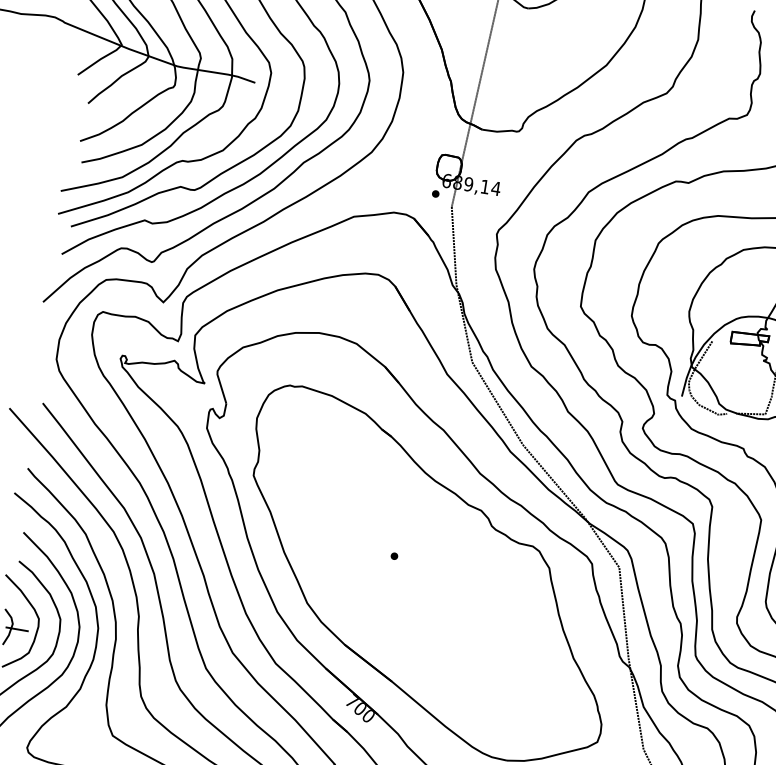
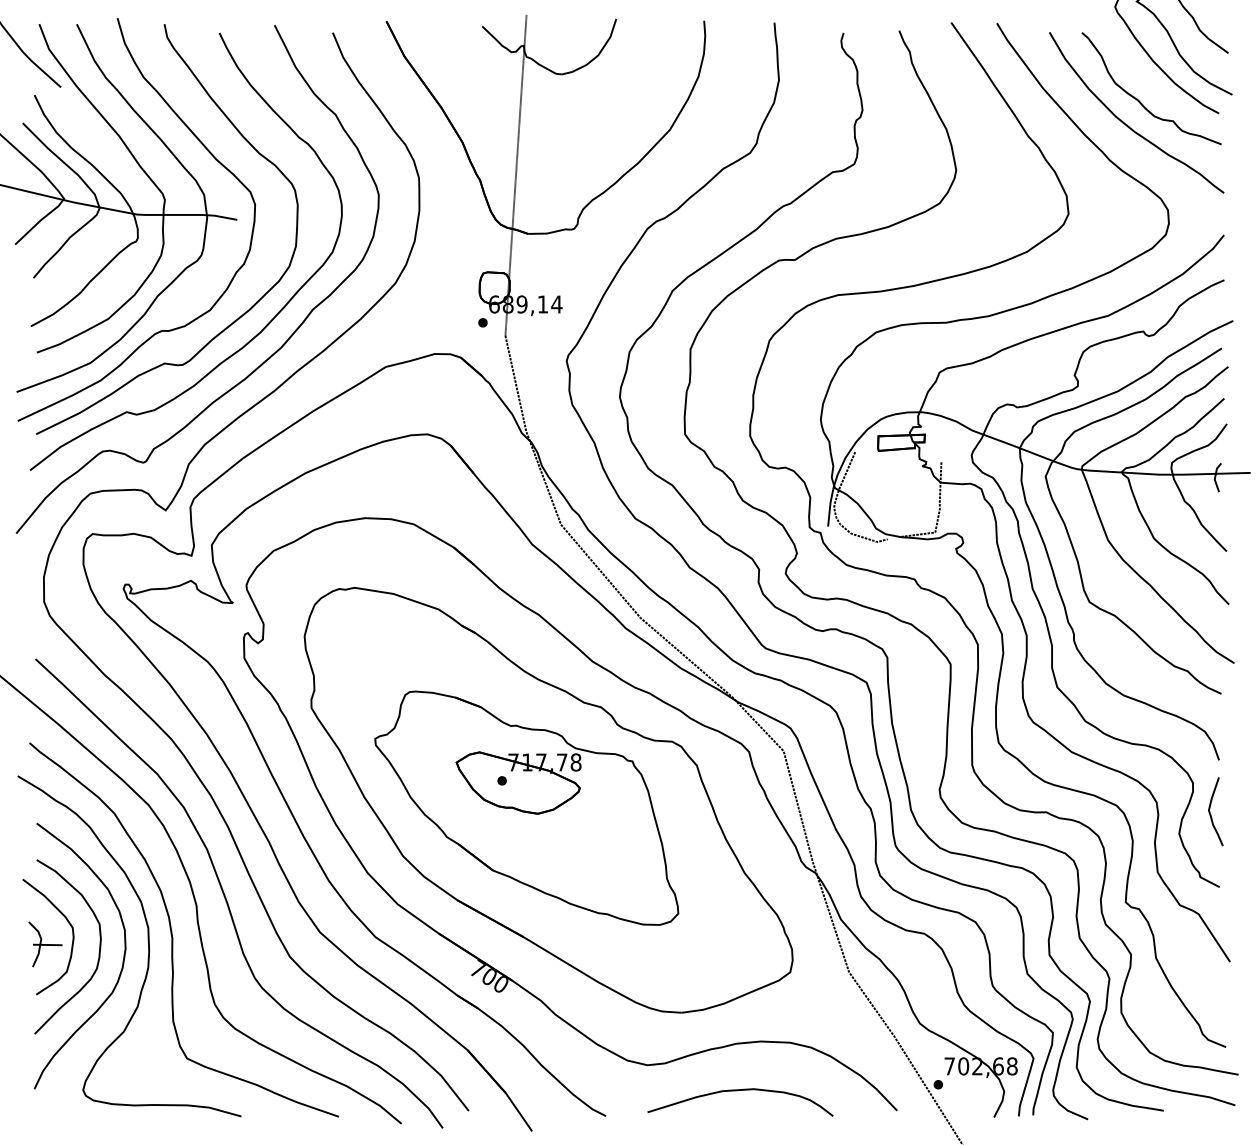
part: (410, 580) -> (526, 807), added

